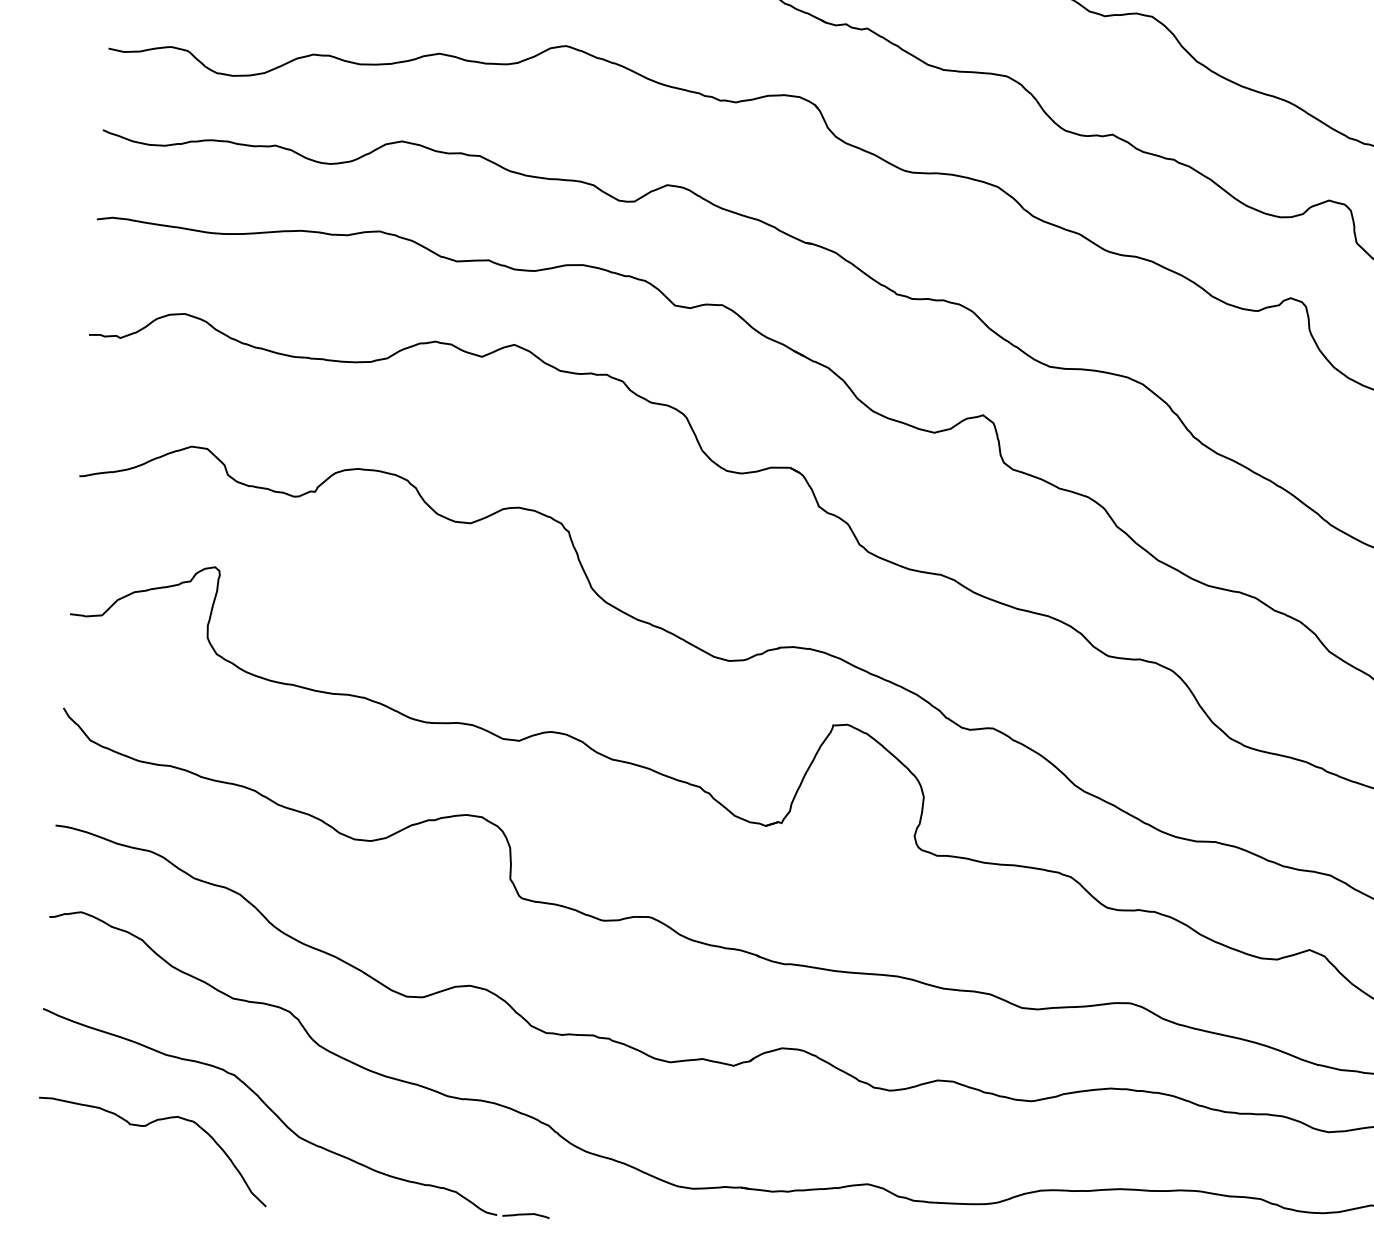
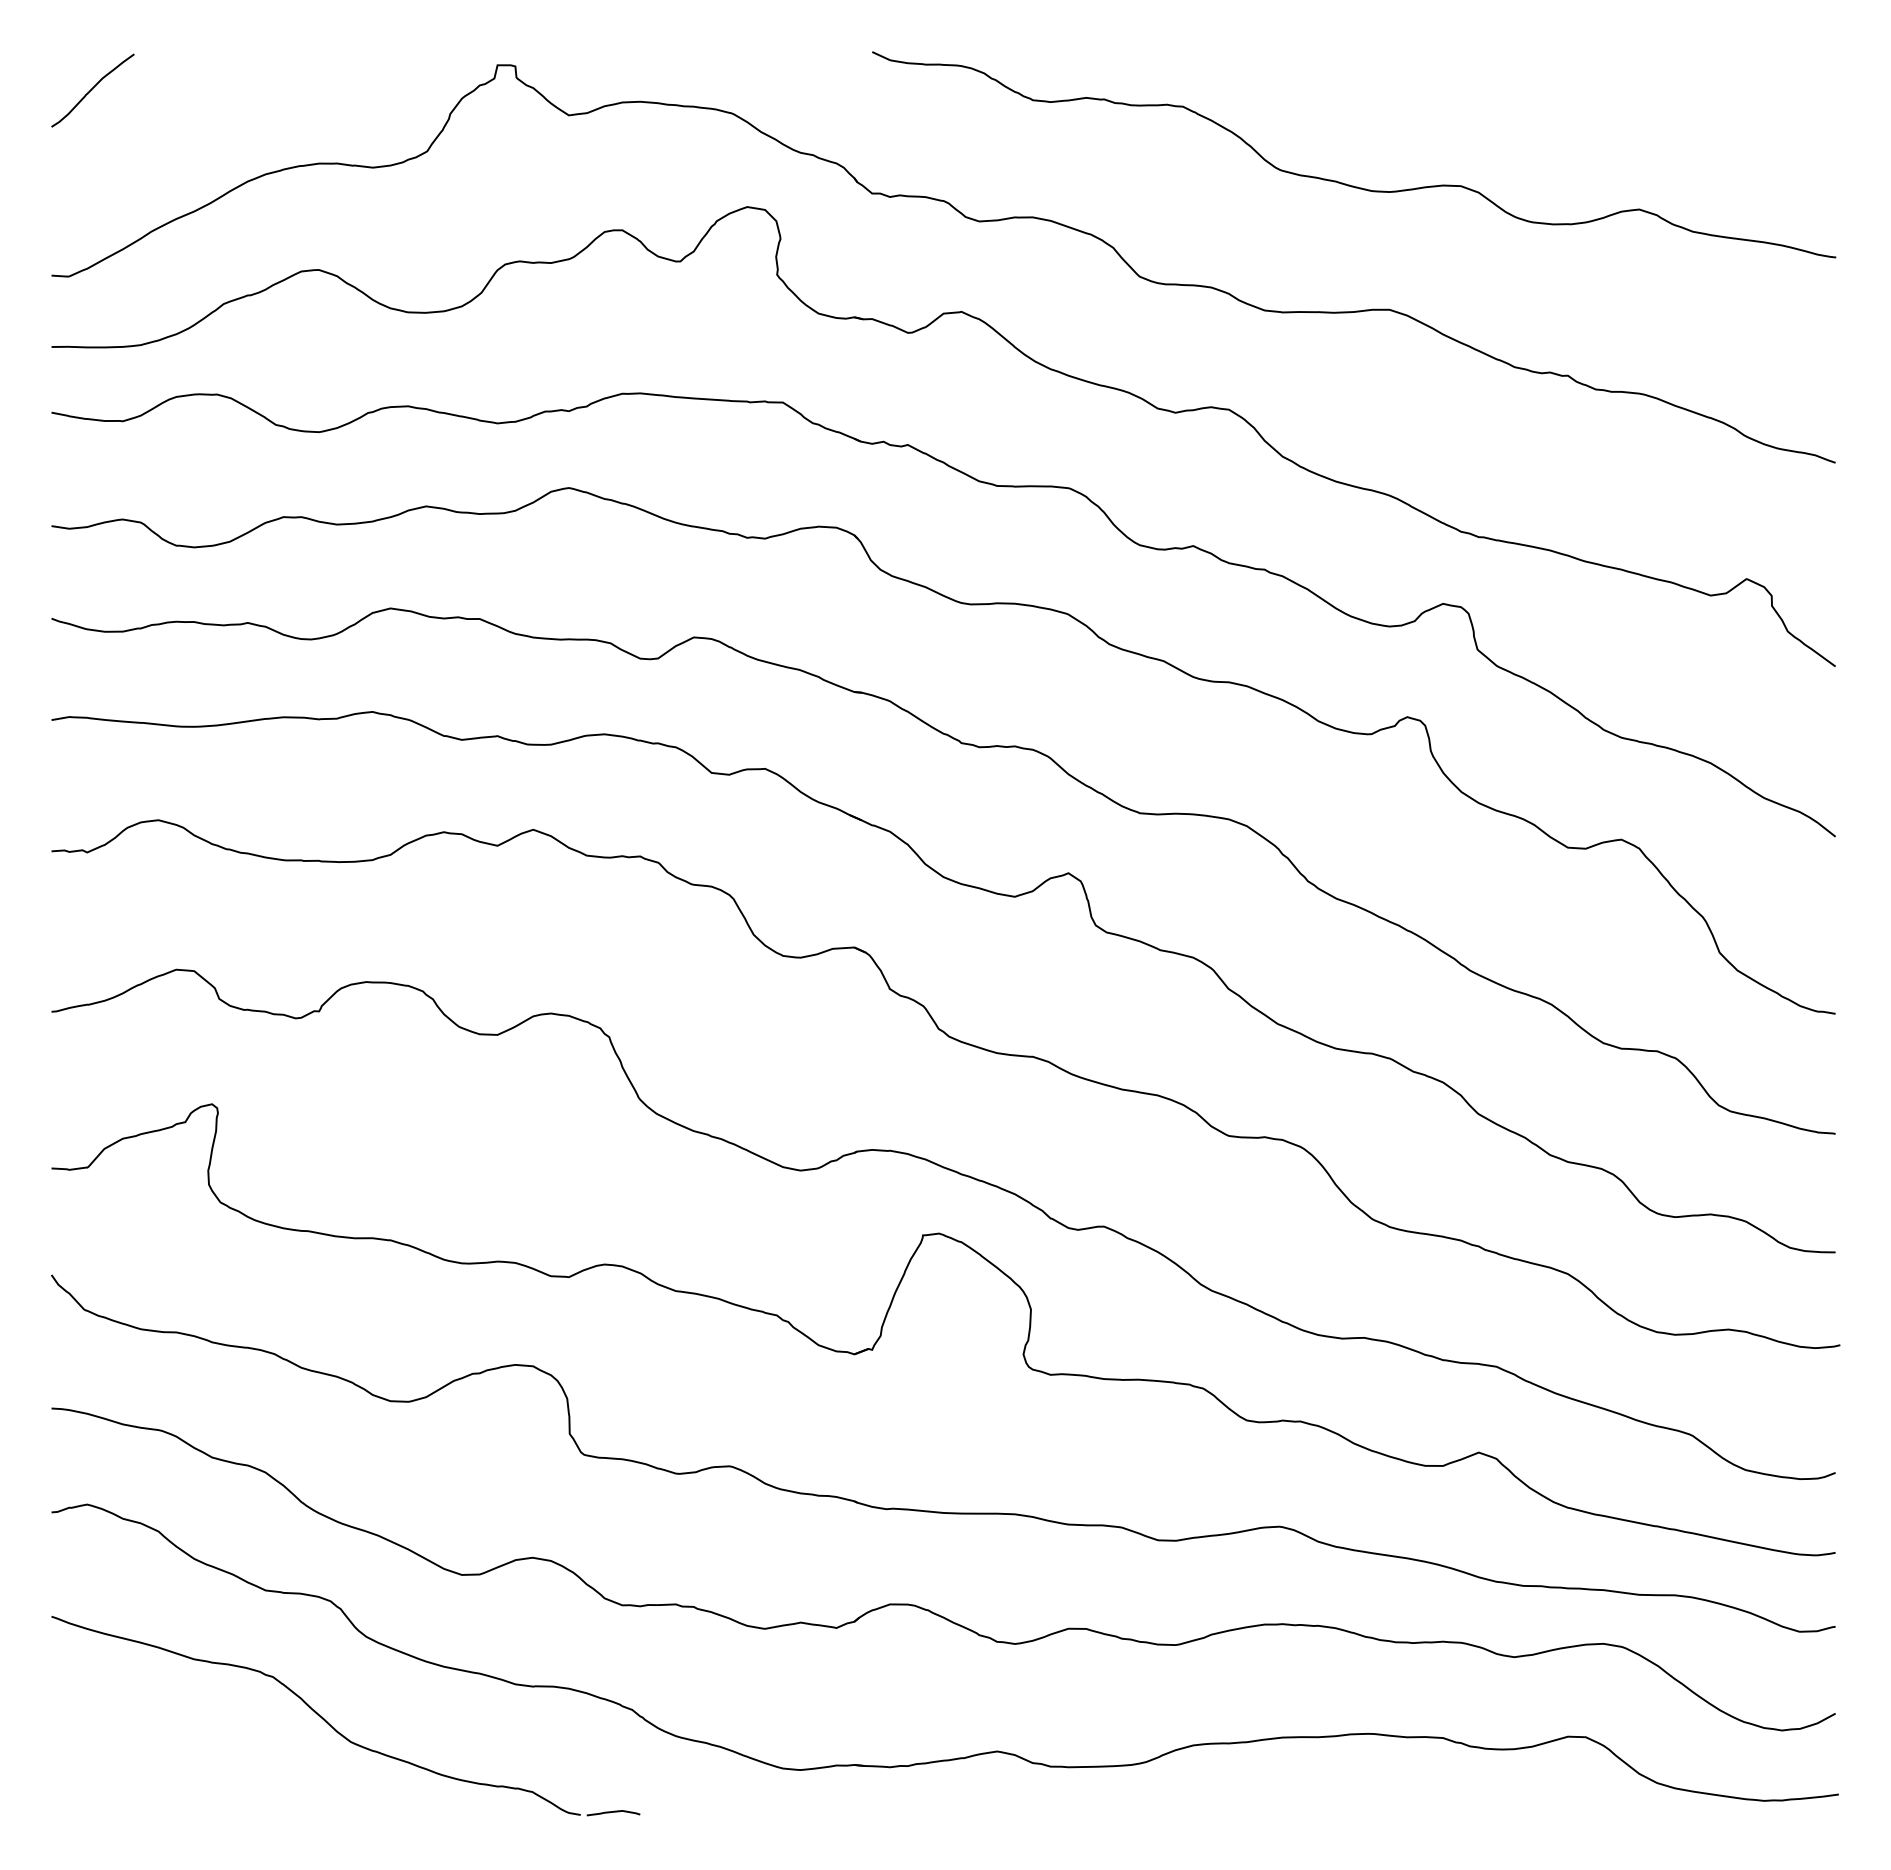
curve: (144, 1127) -> (175, 1742), removed

